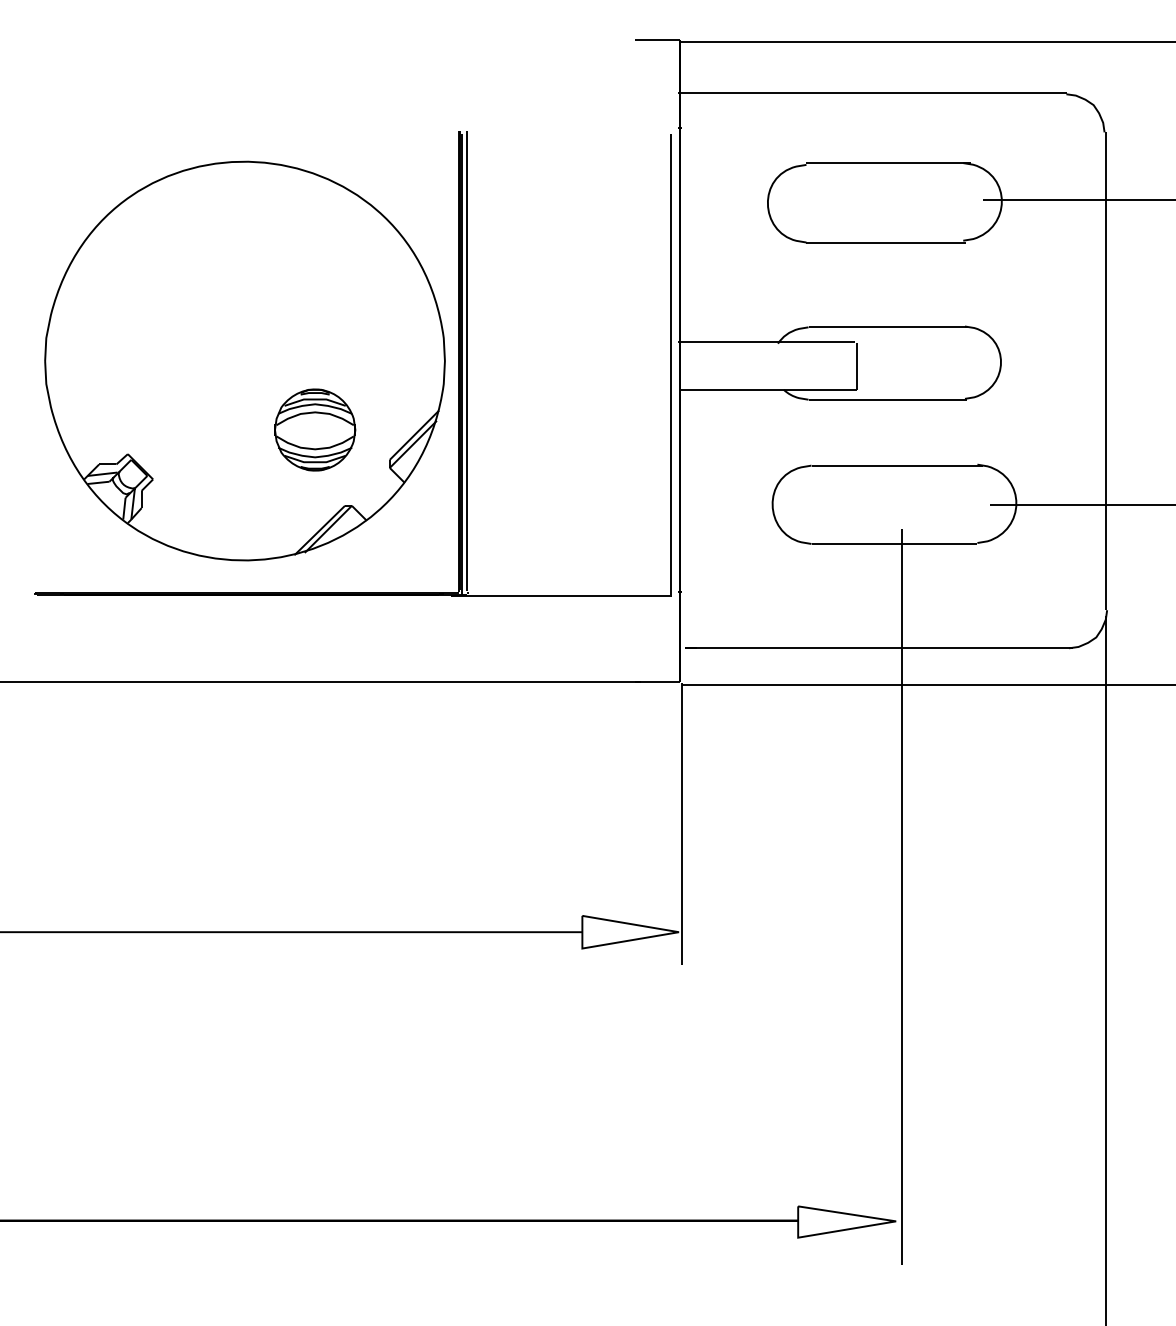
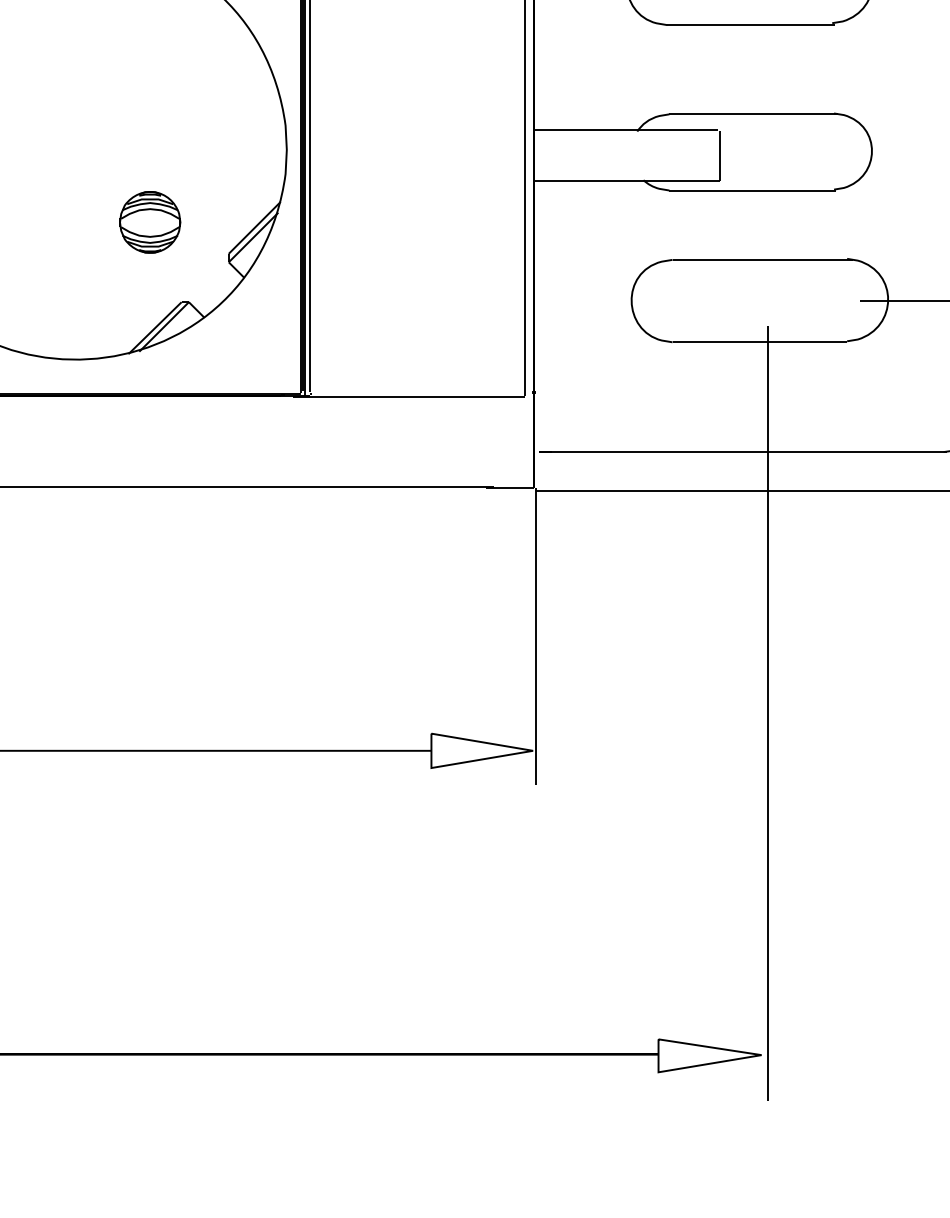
part: (314, 429) -> (149, 221), size x0.71

